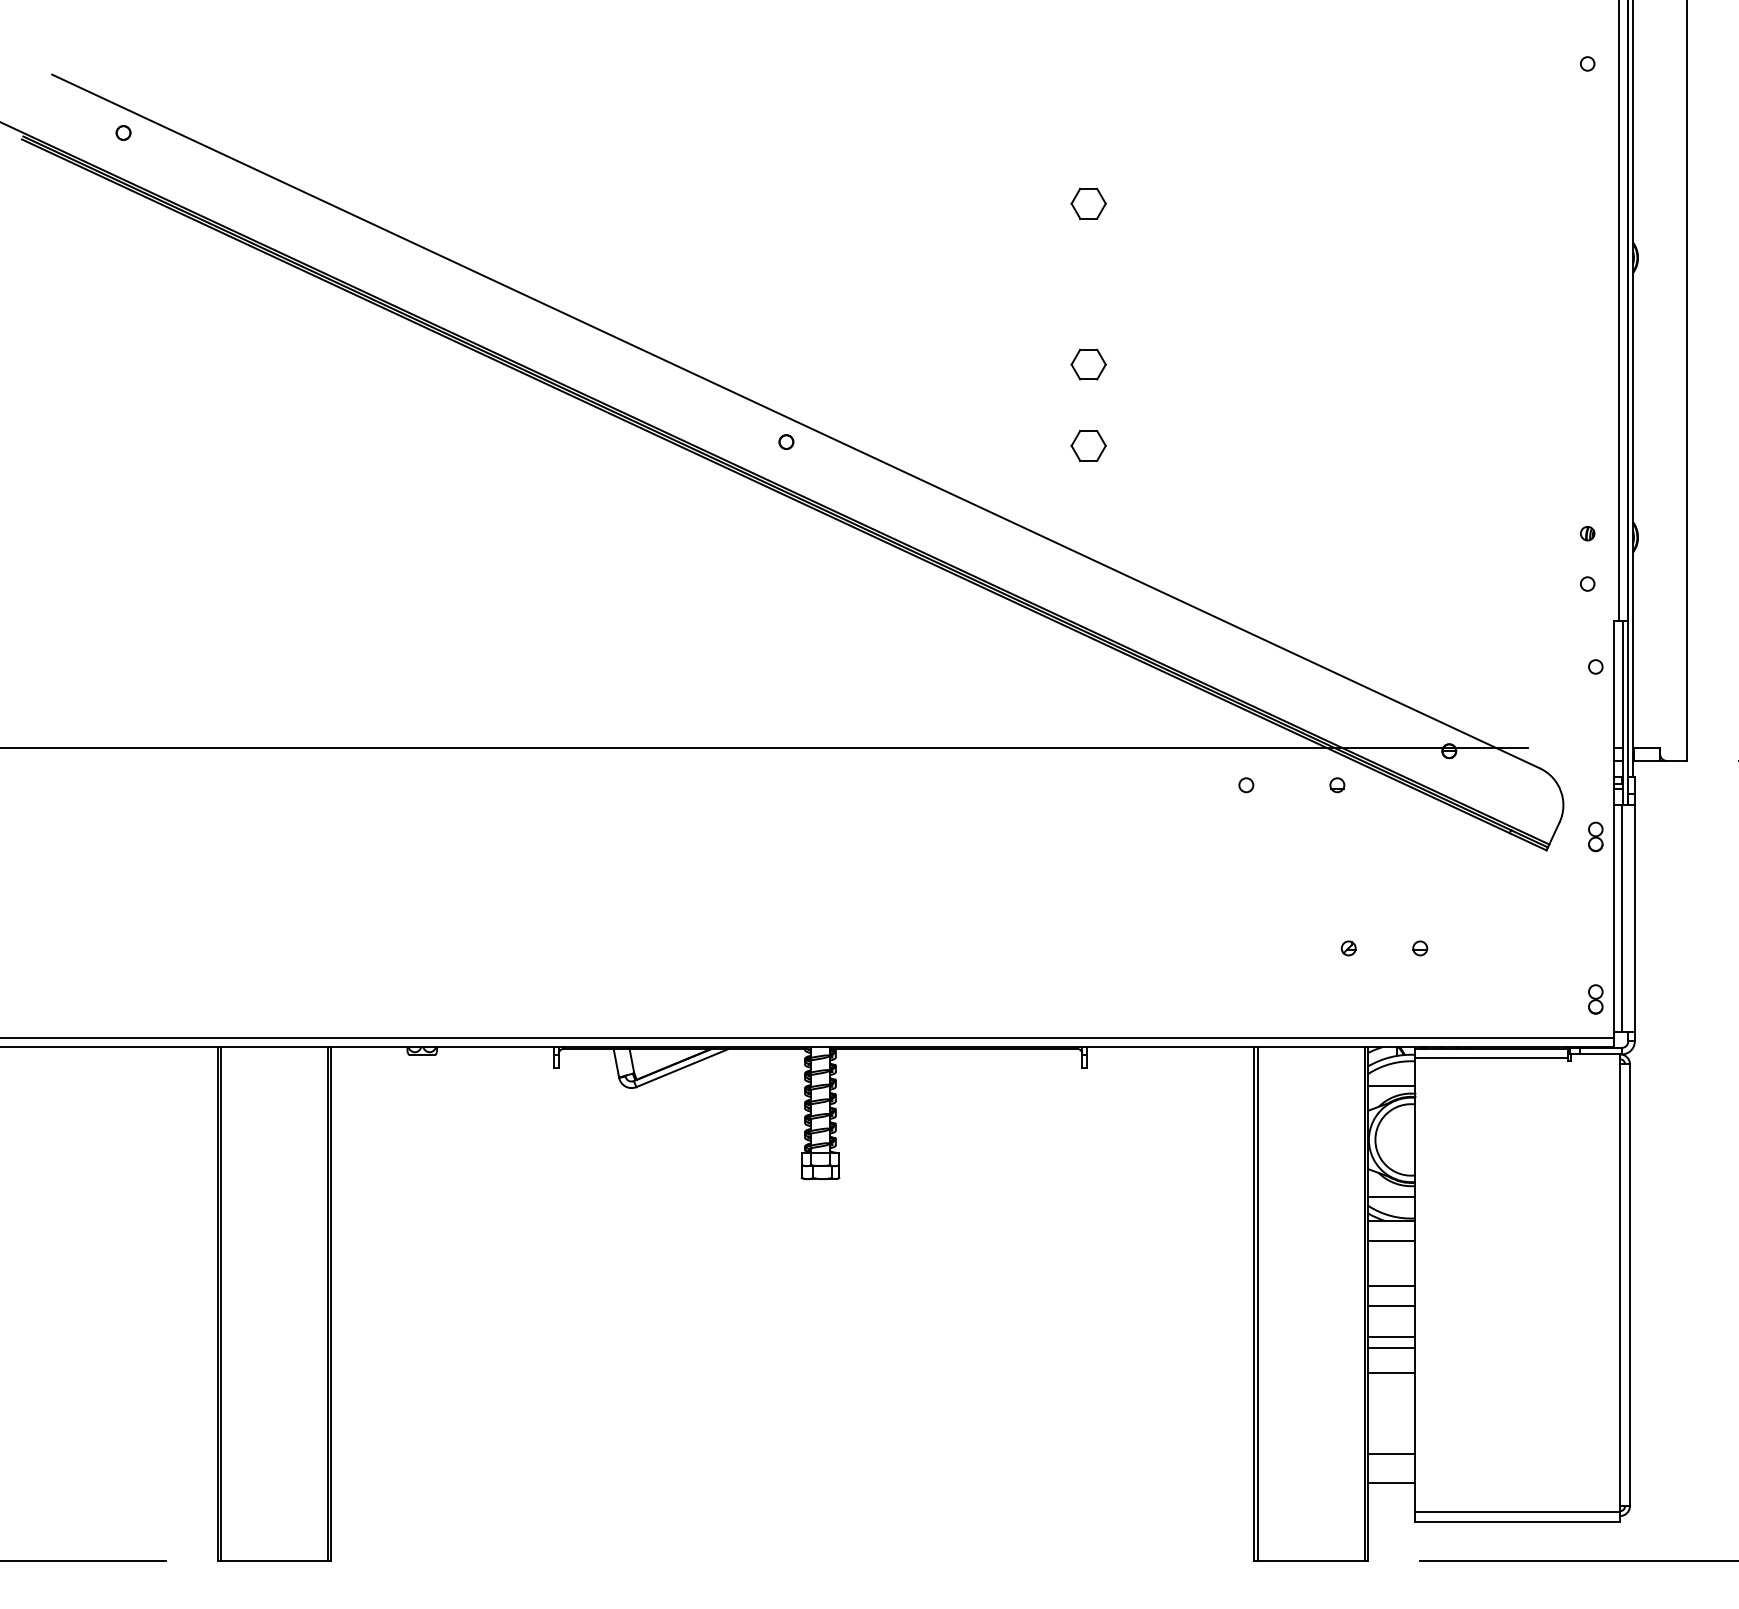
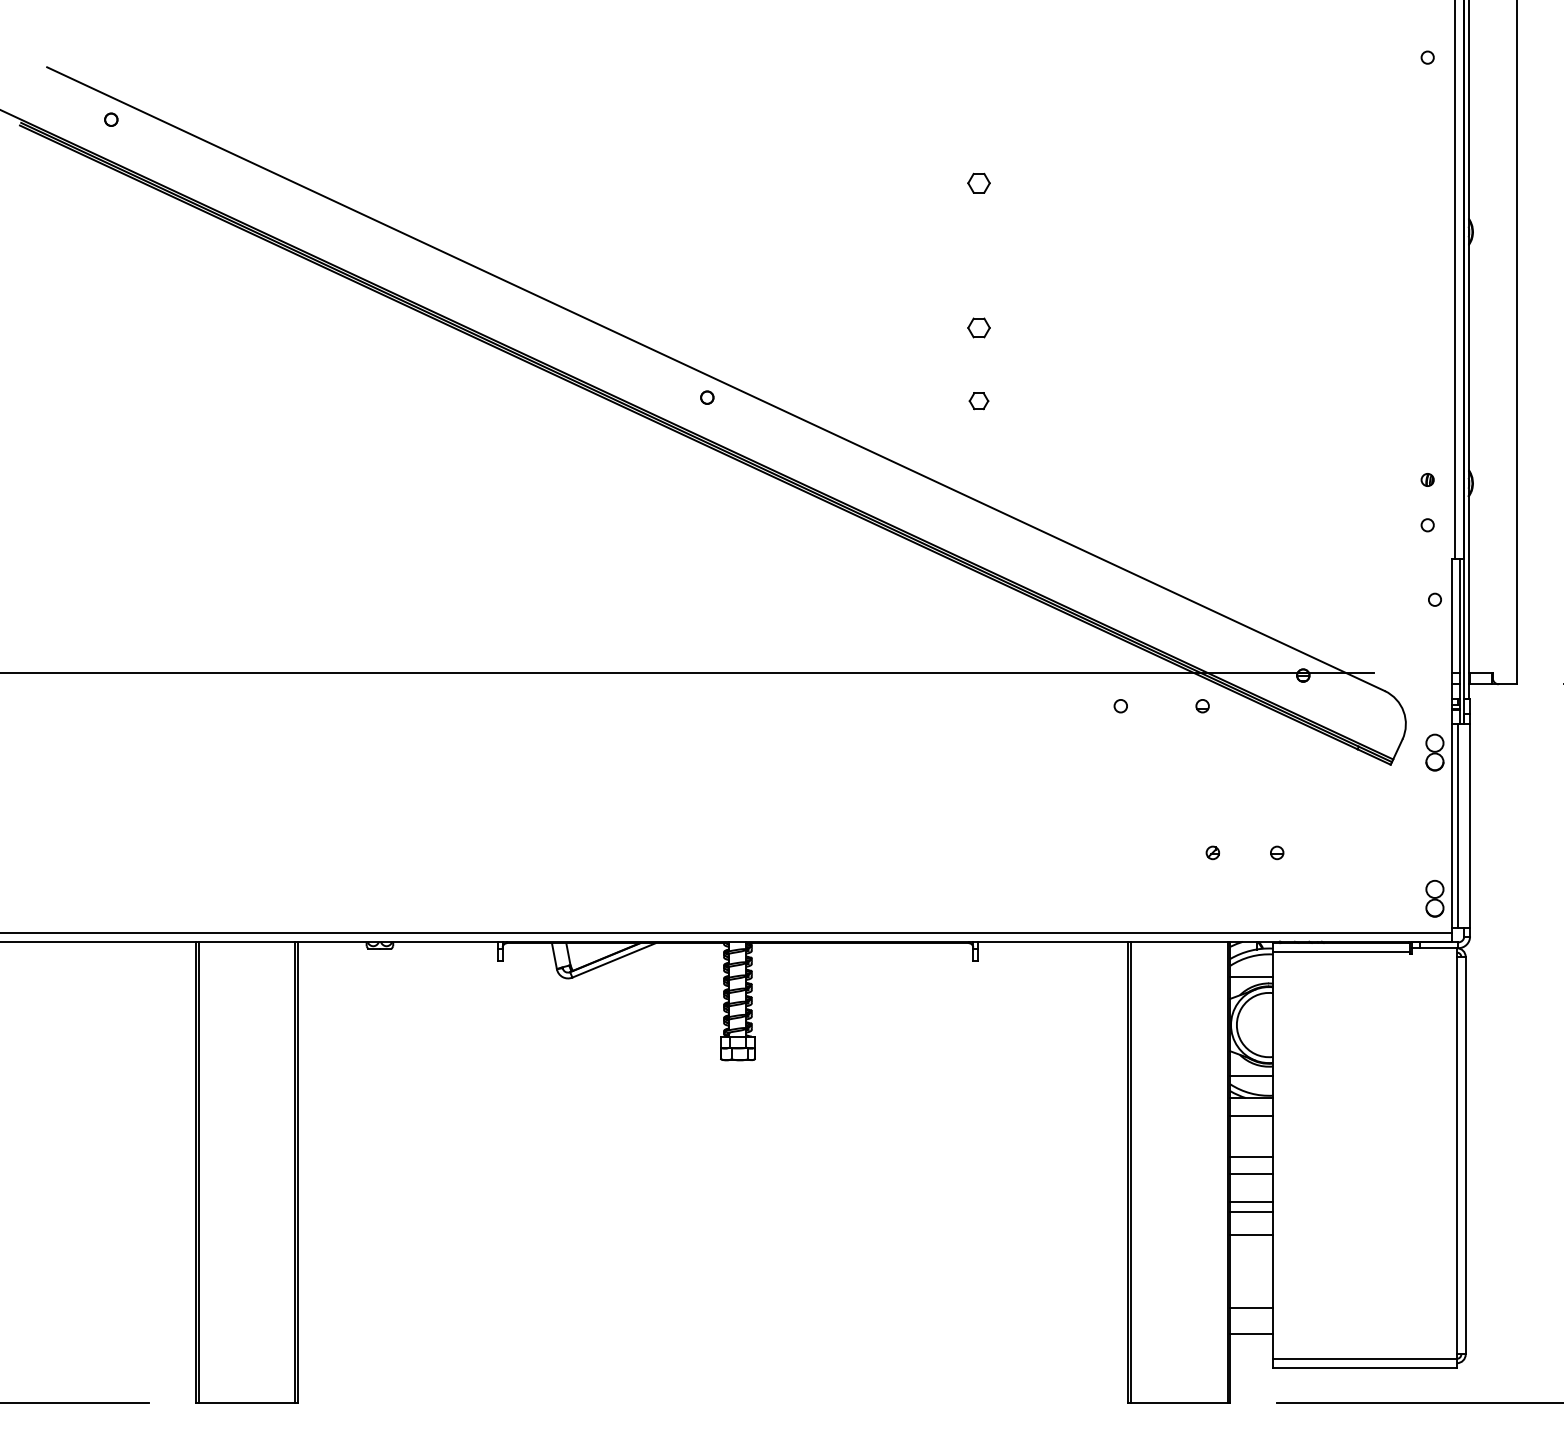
part: (1088, 203) -> (978, 183), size x0.7
part: (1088, 364) -> (978, 327), size x0.7
part: (1088, 445) -> (978, 400), size x0.6
part: (1595, 836) -> (1434, 752), size x1.4
part: (1595, 999) -> (1434, 898), size x1.4

